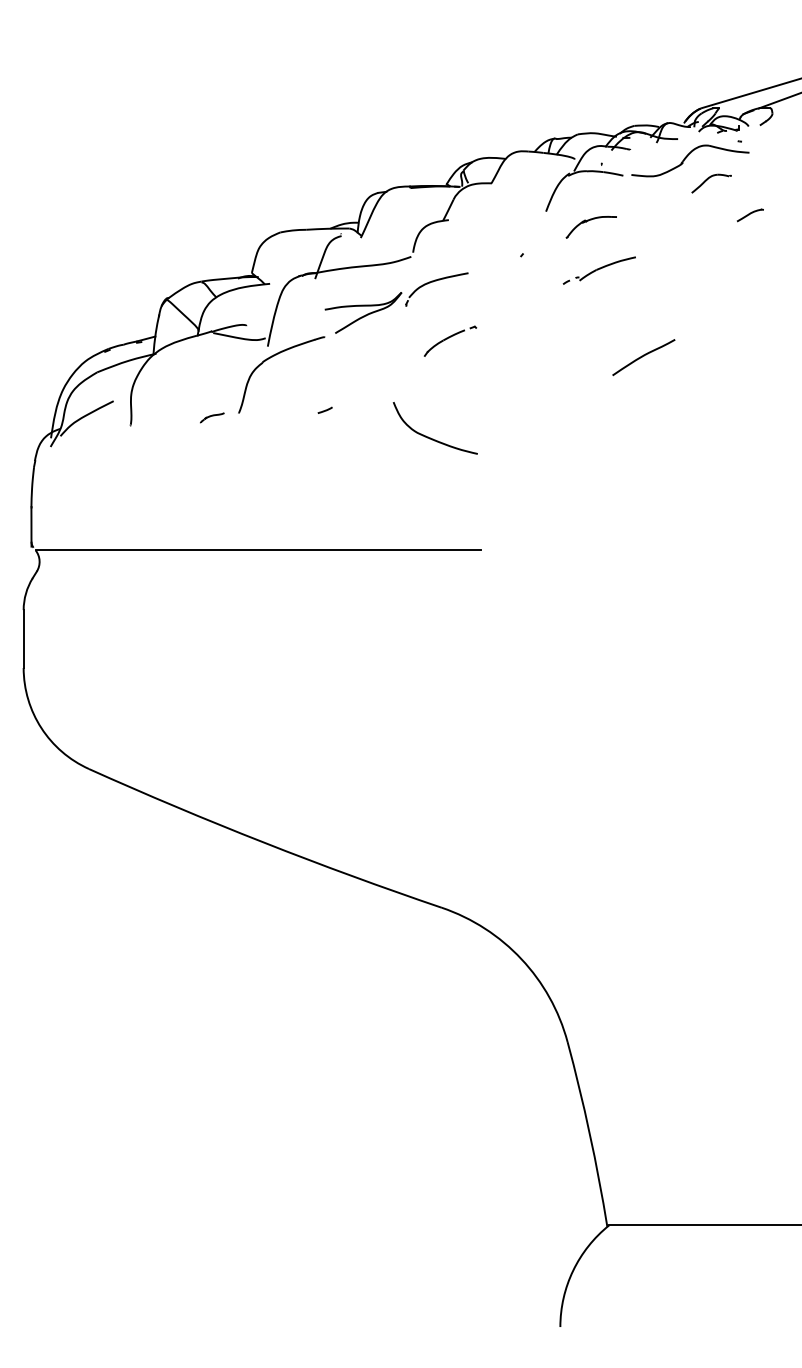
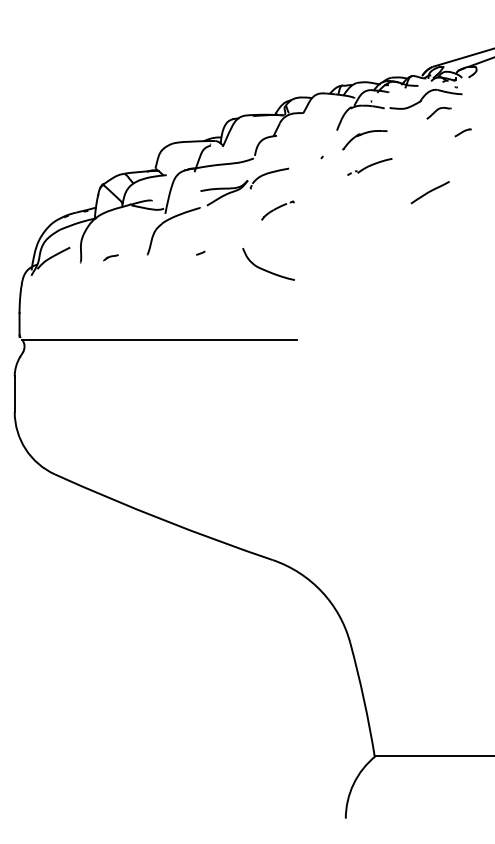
part: (590, 227) -> (364, 140), size x1.43
curve: (642, 357) -> (429, 192), moved
part: (211, 417) -> (110, 257), moved

